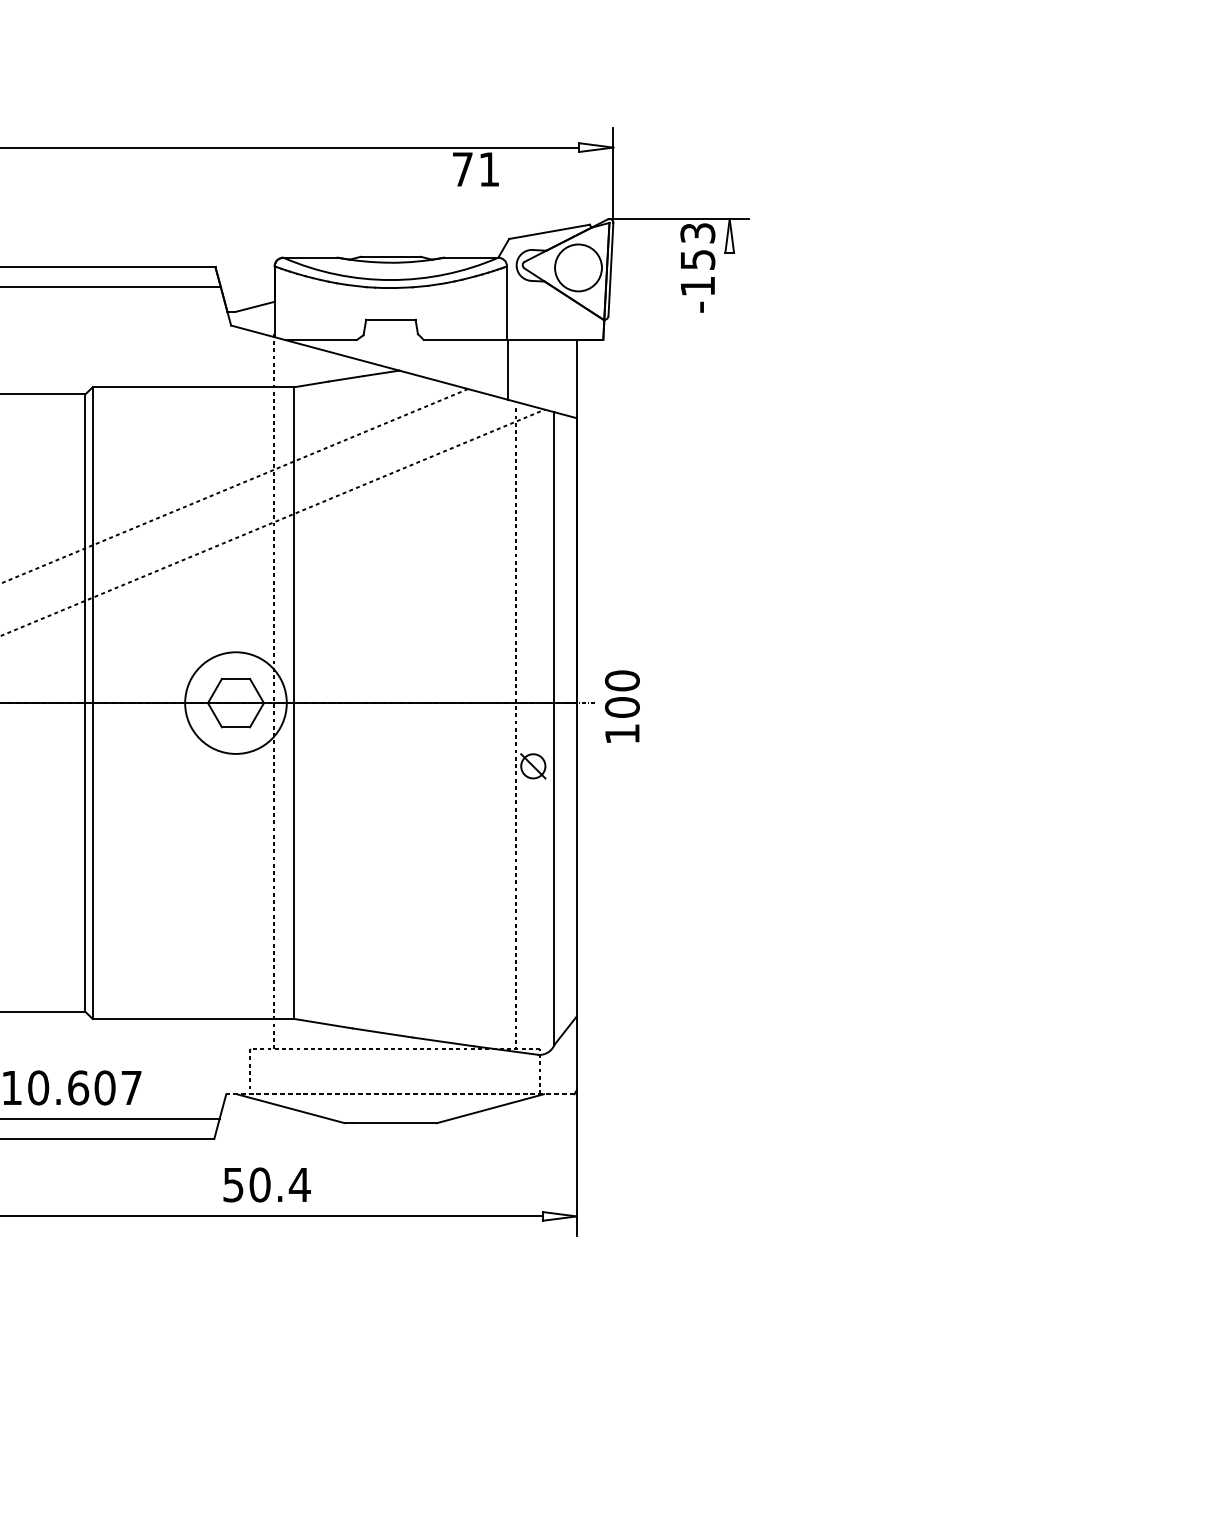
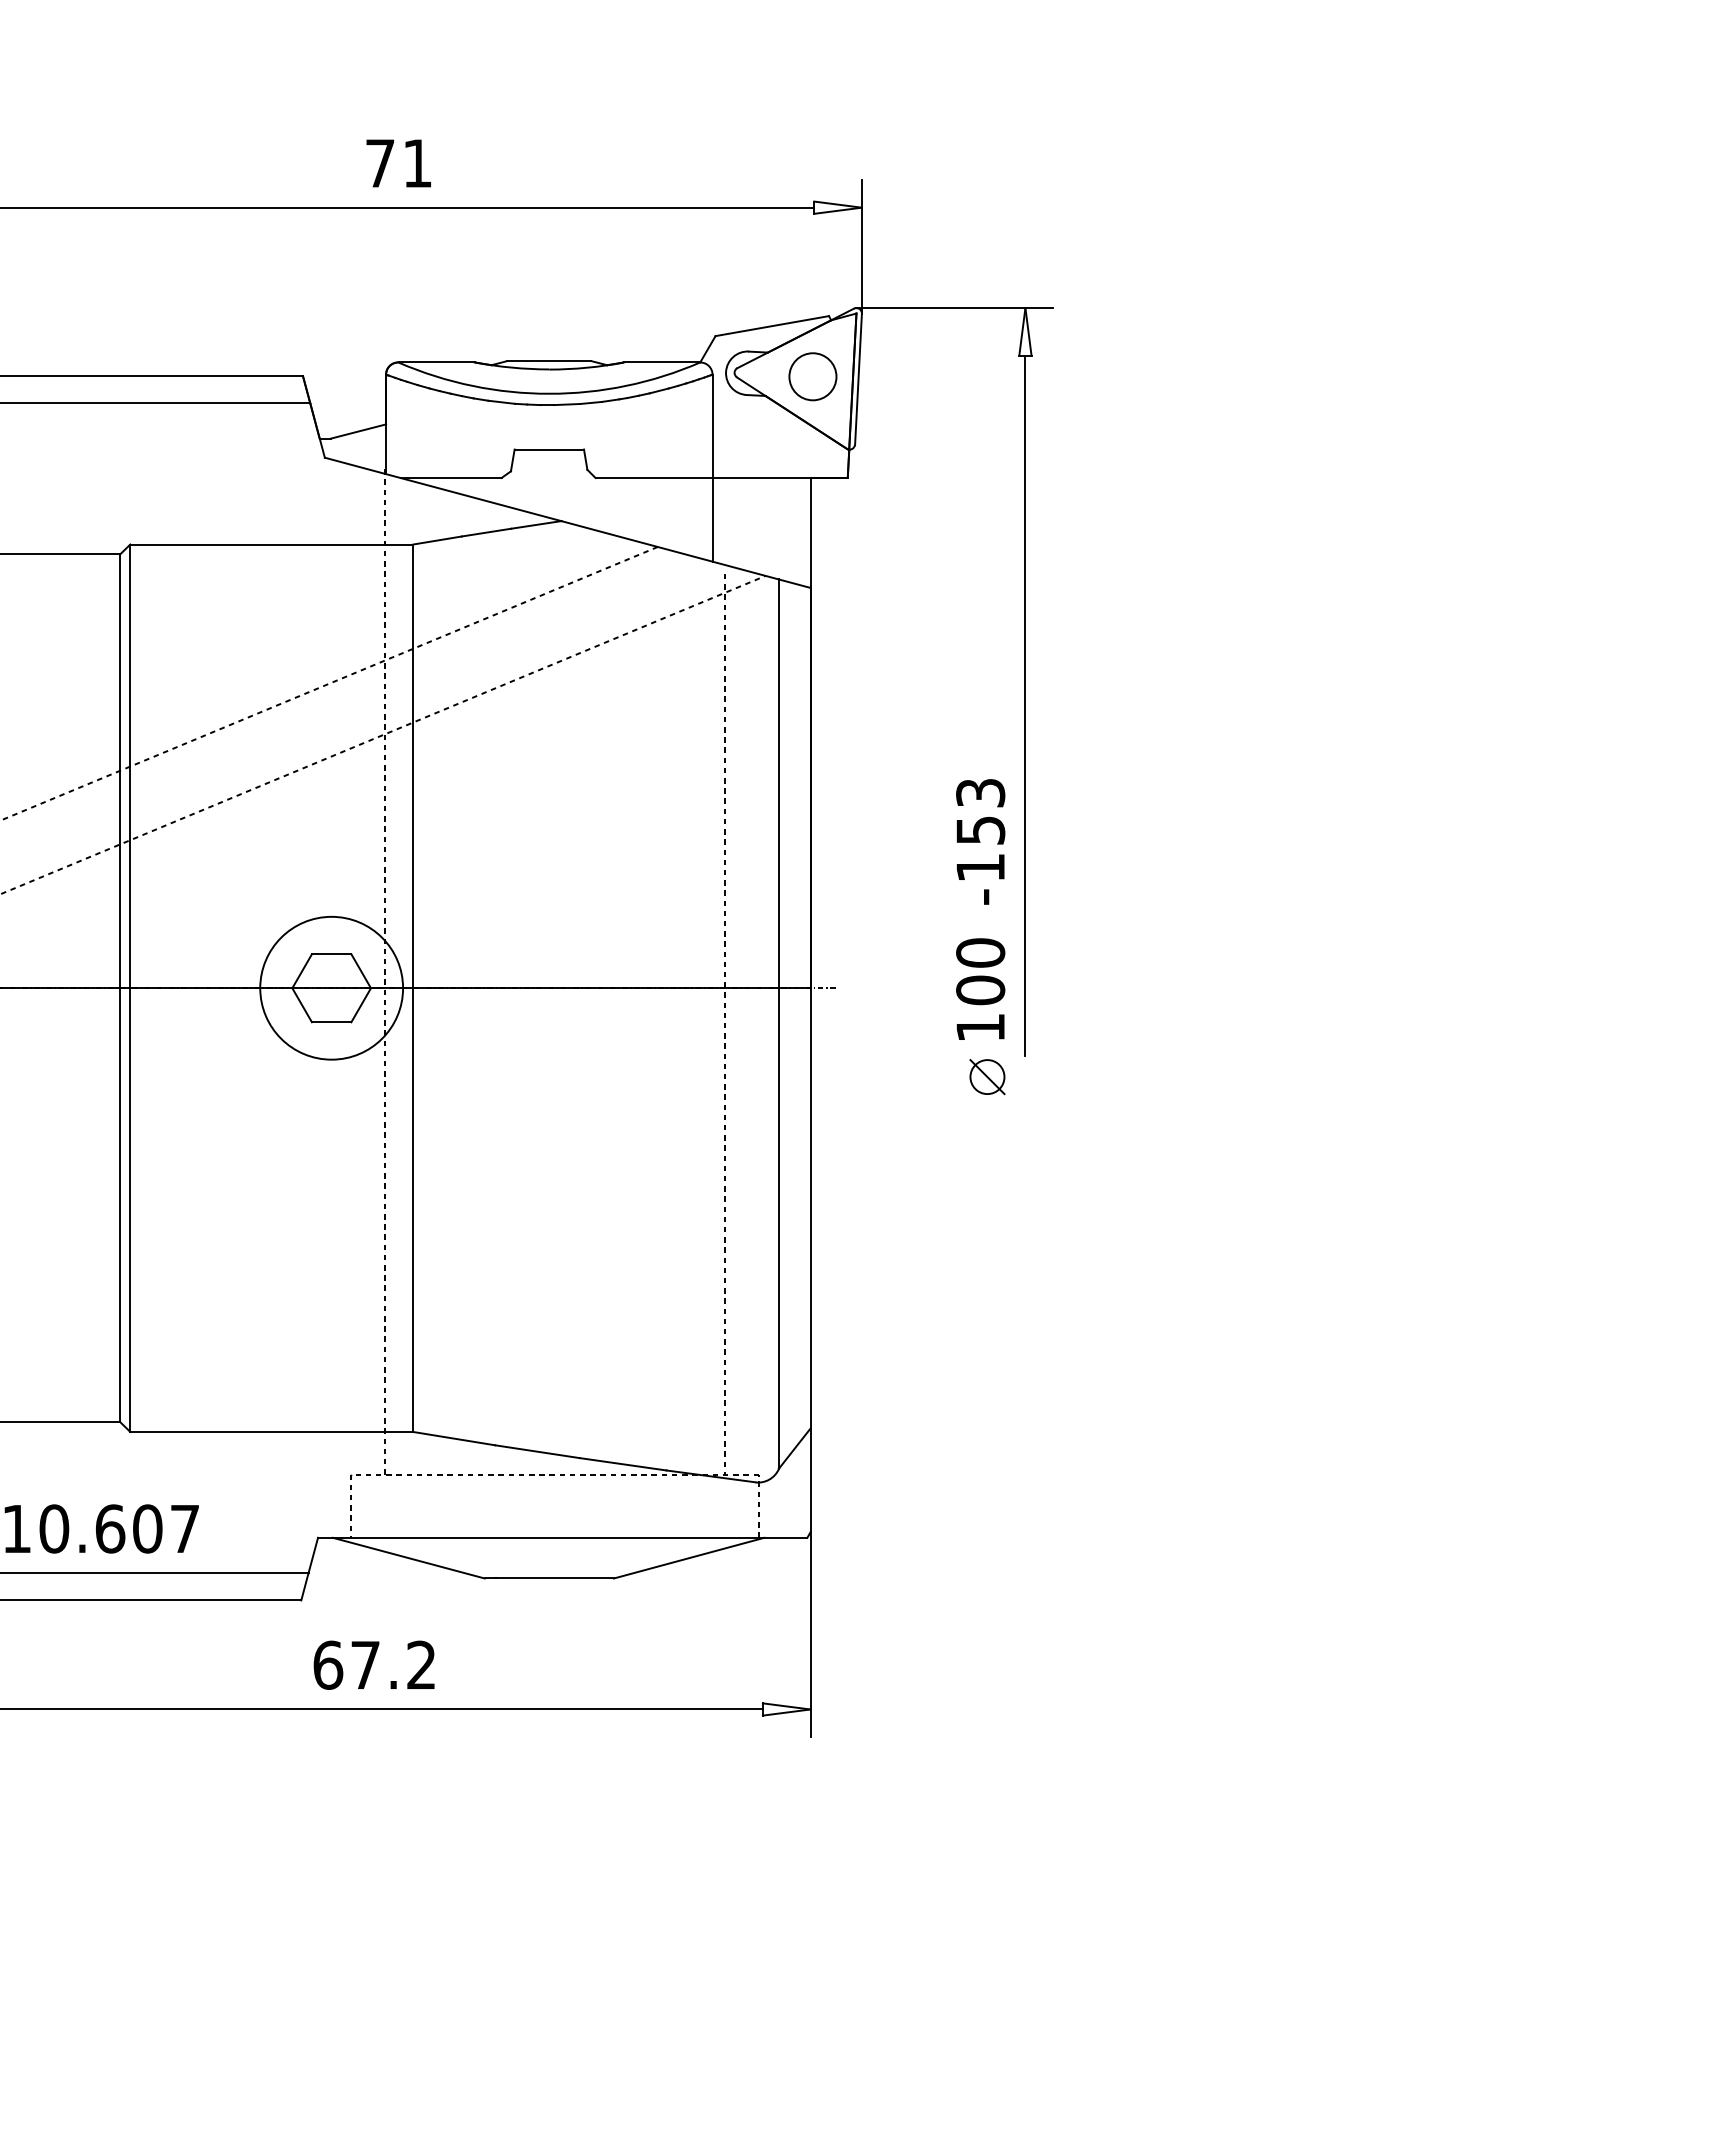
text: (475, 169) -> (398, 163), moved
circle: (578, 267) -> (812, 376), size x0.71
text: (697, 267) -> (980, 841), moved
line: (729, 501) -> (1025, 705), added
text: (622, 706) -> (980, 988), moved
part: (533, 766) -> (987, 1077), moved
line: (400, 1094) -> (562, 1537), dashed -> solid
text: (267, 1184) -> (375, 1664), 50.4 -> 67.2

